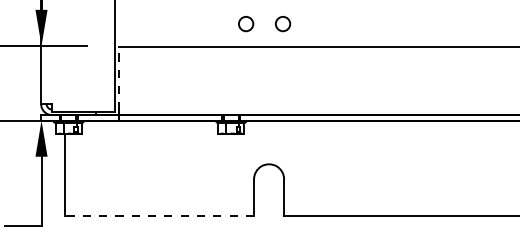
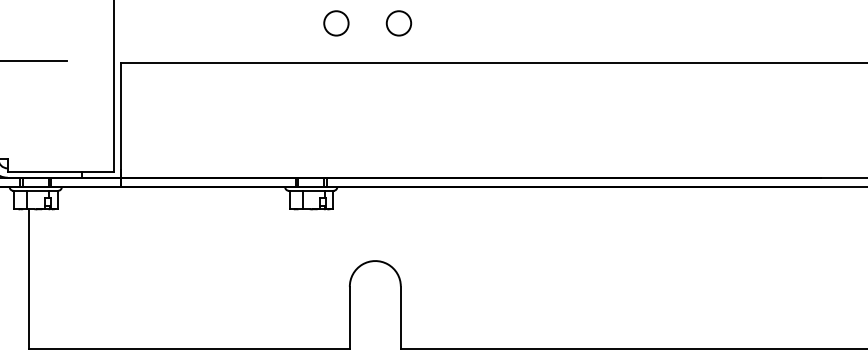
line: (119, 78) -> (121, 115), dashed -> solid
line: (159, 216) -> (189, 349), dashed -> solid

